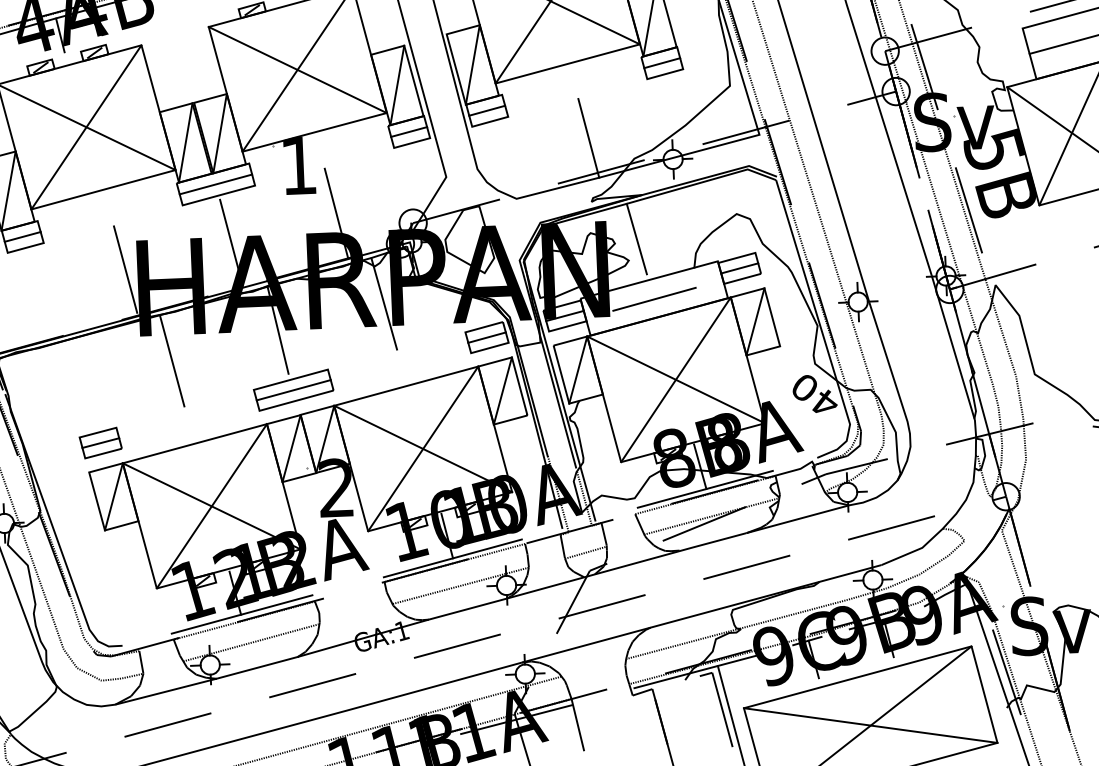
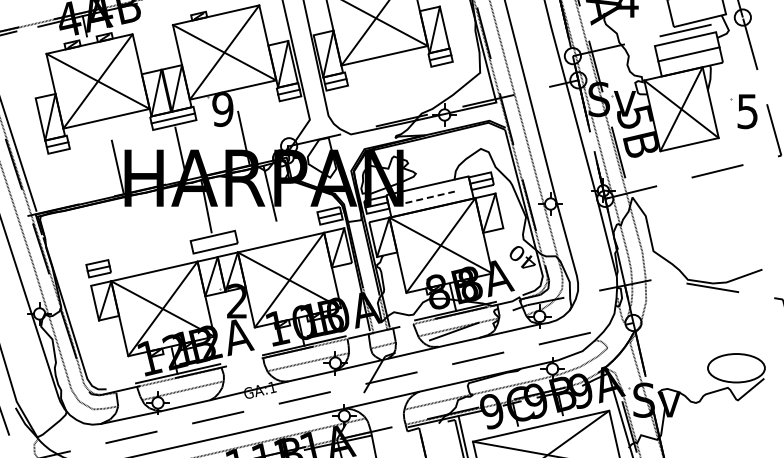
line: (589, 136) -> (395, 99), removed
text: (298, 165) -> (222, 109), 1 -> 9
line: (637, 239) -> (421, 161), removed
line: (655, 299) -> (430, 197), solid -> dashed
line: (171, 360) -> (142, 221), removed
line: (294, 390) -> (214, 242), removed

